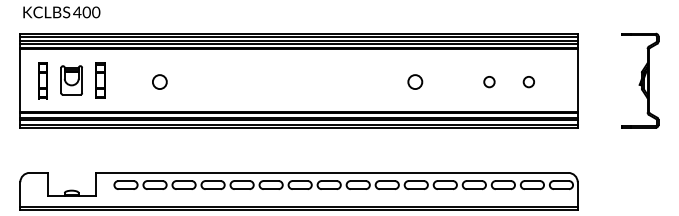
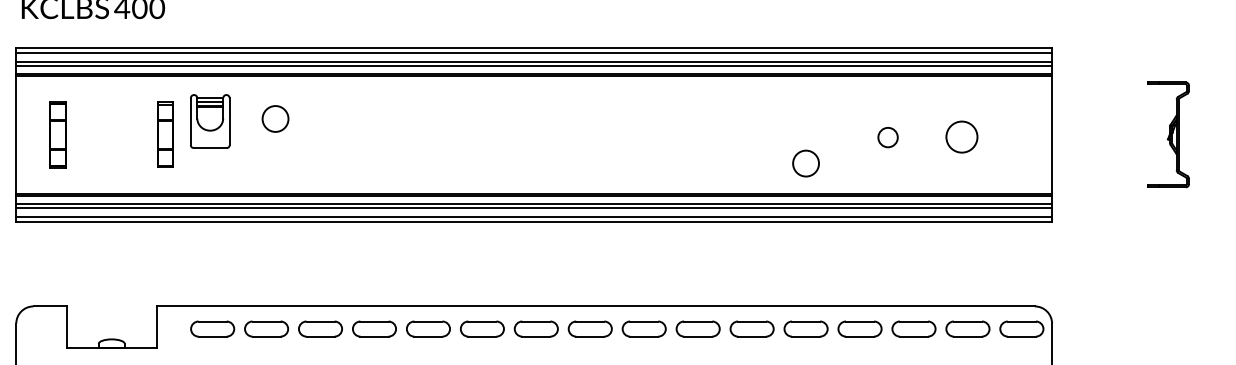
part: (71, 80) -> (209, 121), moved
part: (640, 80) -> (1168, 134), size x0.6
circle: (159, 81) -> (274, 117), moved
circle: (415, 81) -> (806, 162), moved
circle: (528, 82) -> (960, 138), size x1.6

